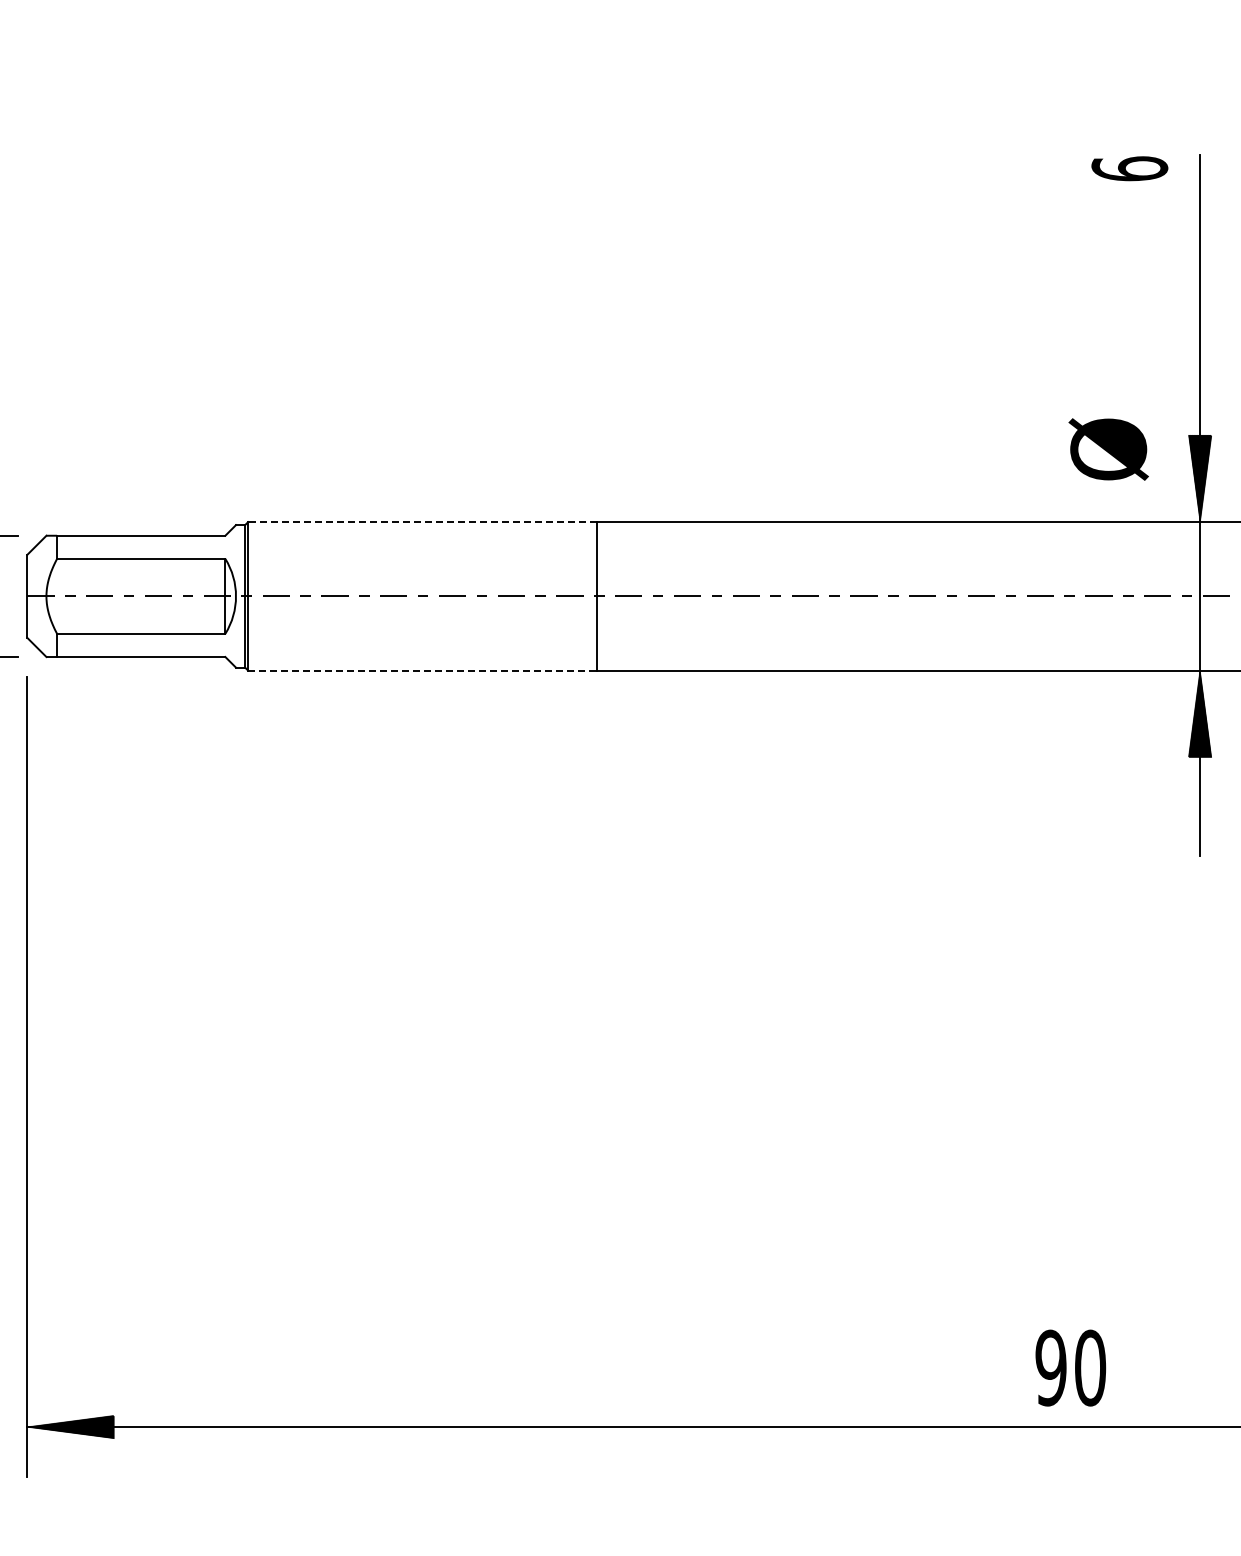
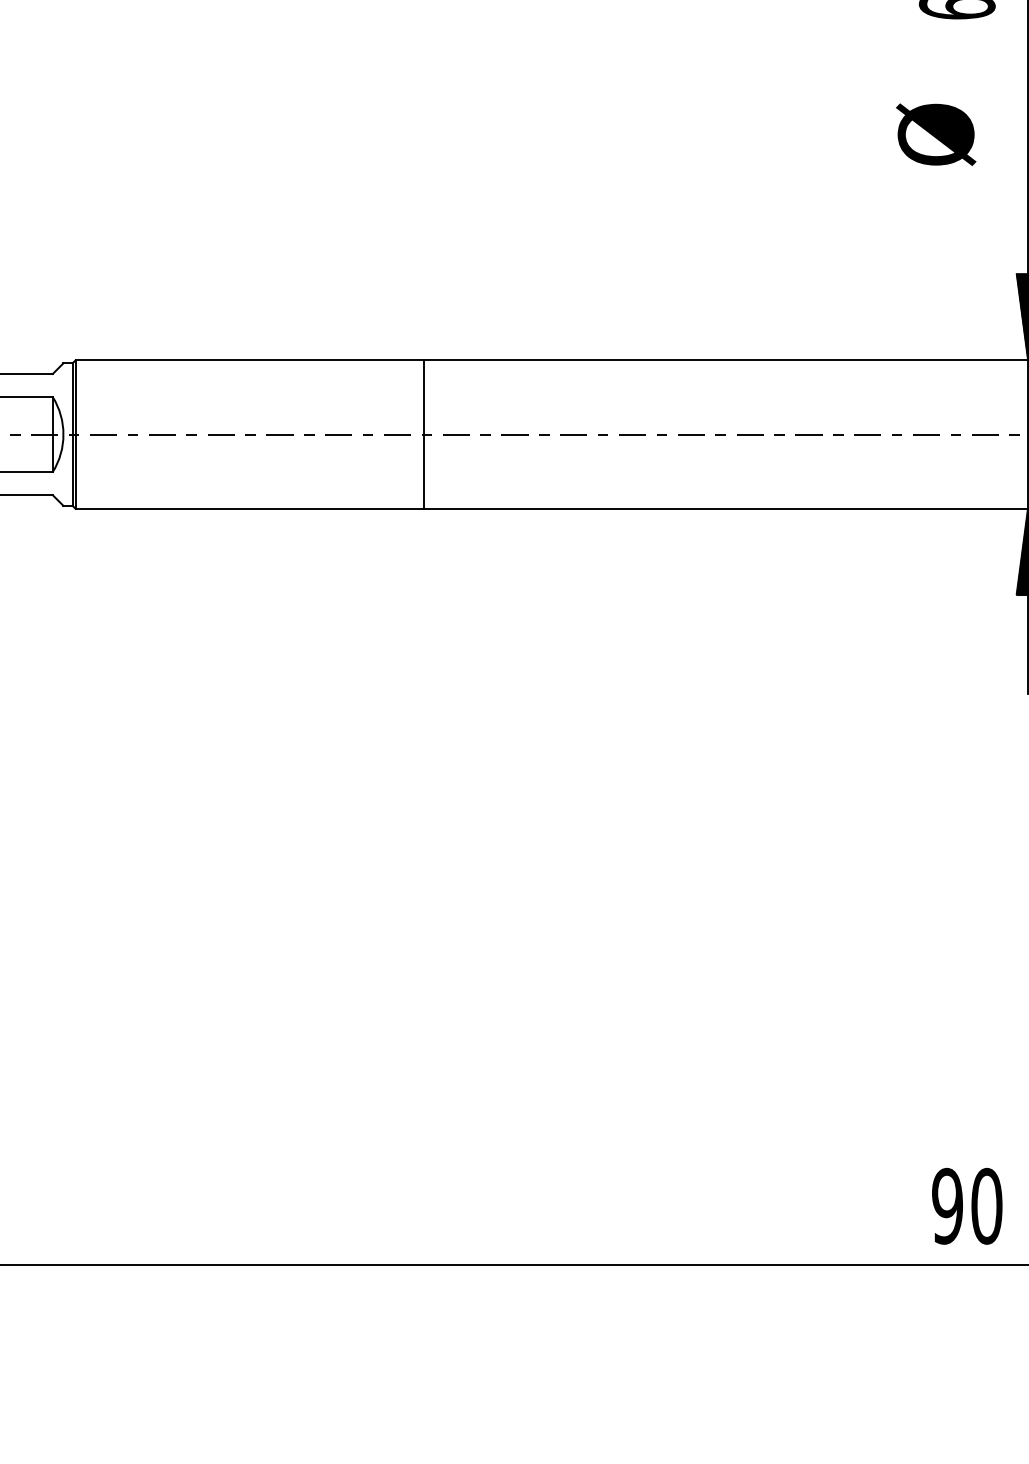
text: (1108, 449) -> (935, 134), moved
line: (421, 522) -> (248, 360), dashed -> solid
line: (422, 670) -> (249, 508), dashed -> solid
text: (1070, 1367) -> (966, 1205), moved

